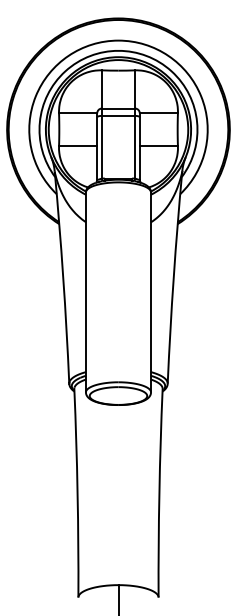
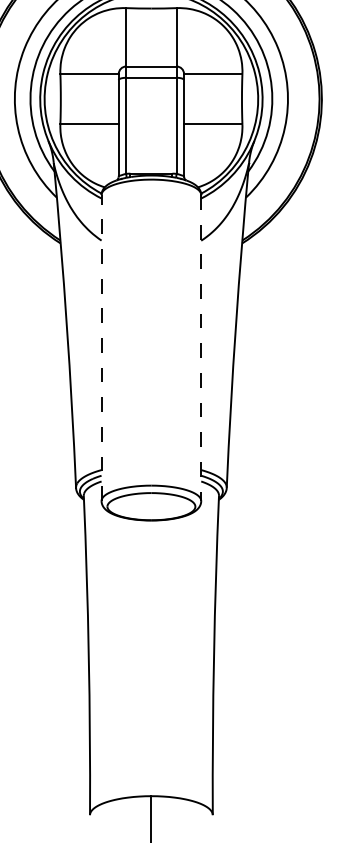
line: (85, 292) -> (100, 348), solid -> dashed
line: (151, 292) -> (201, 348), solid -> dashed

